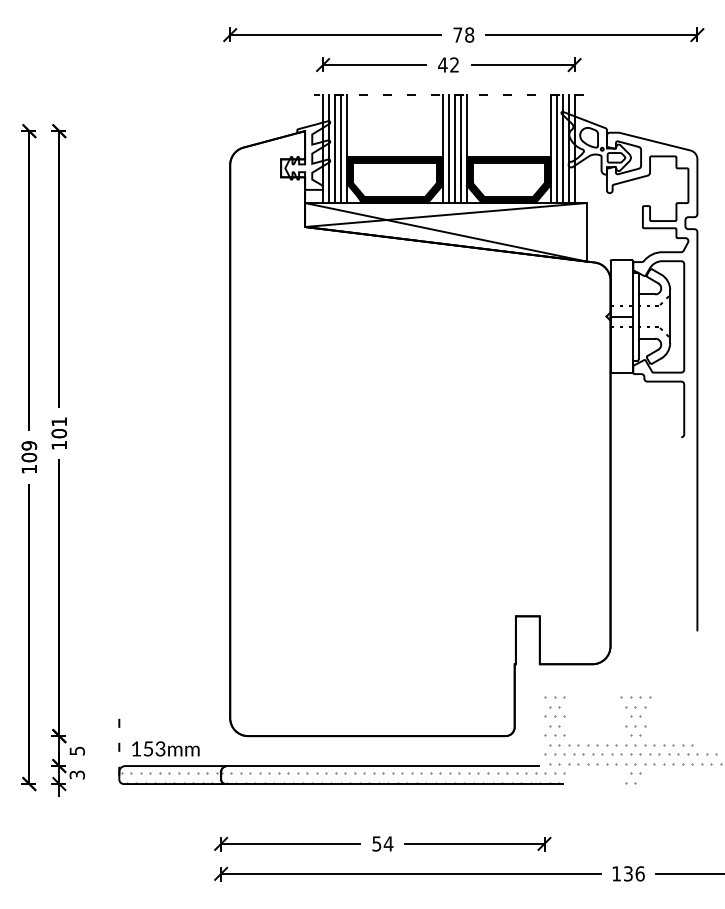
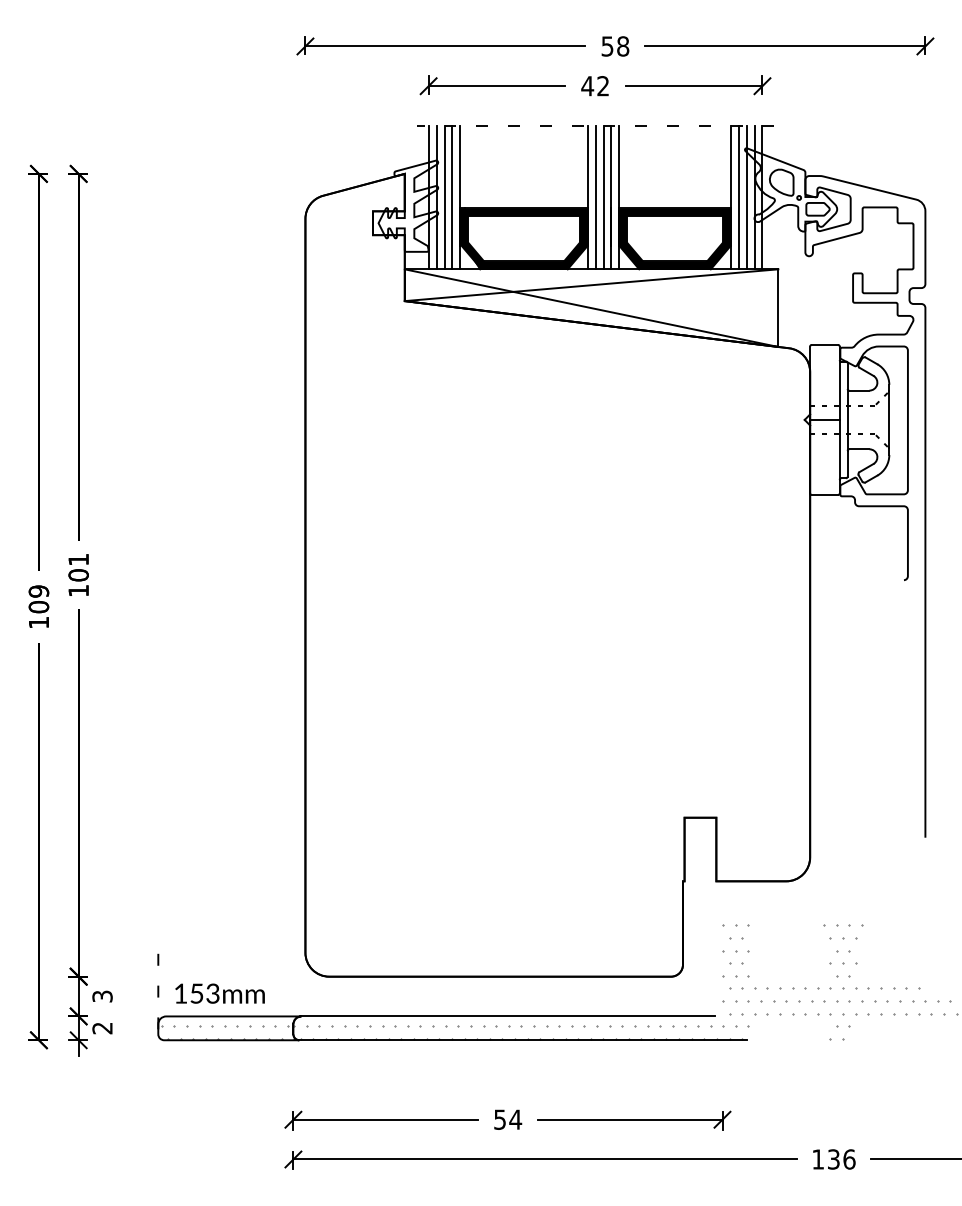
text: (457, 35) -> (607, 46), 78 -> 58
text: (77, 750) -> (102, 995), 5 -> 3
text: (77, 775) -> (102, 1028), 3 -> 2

